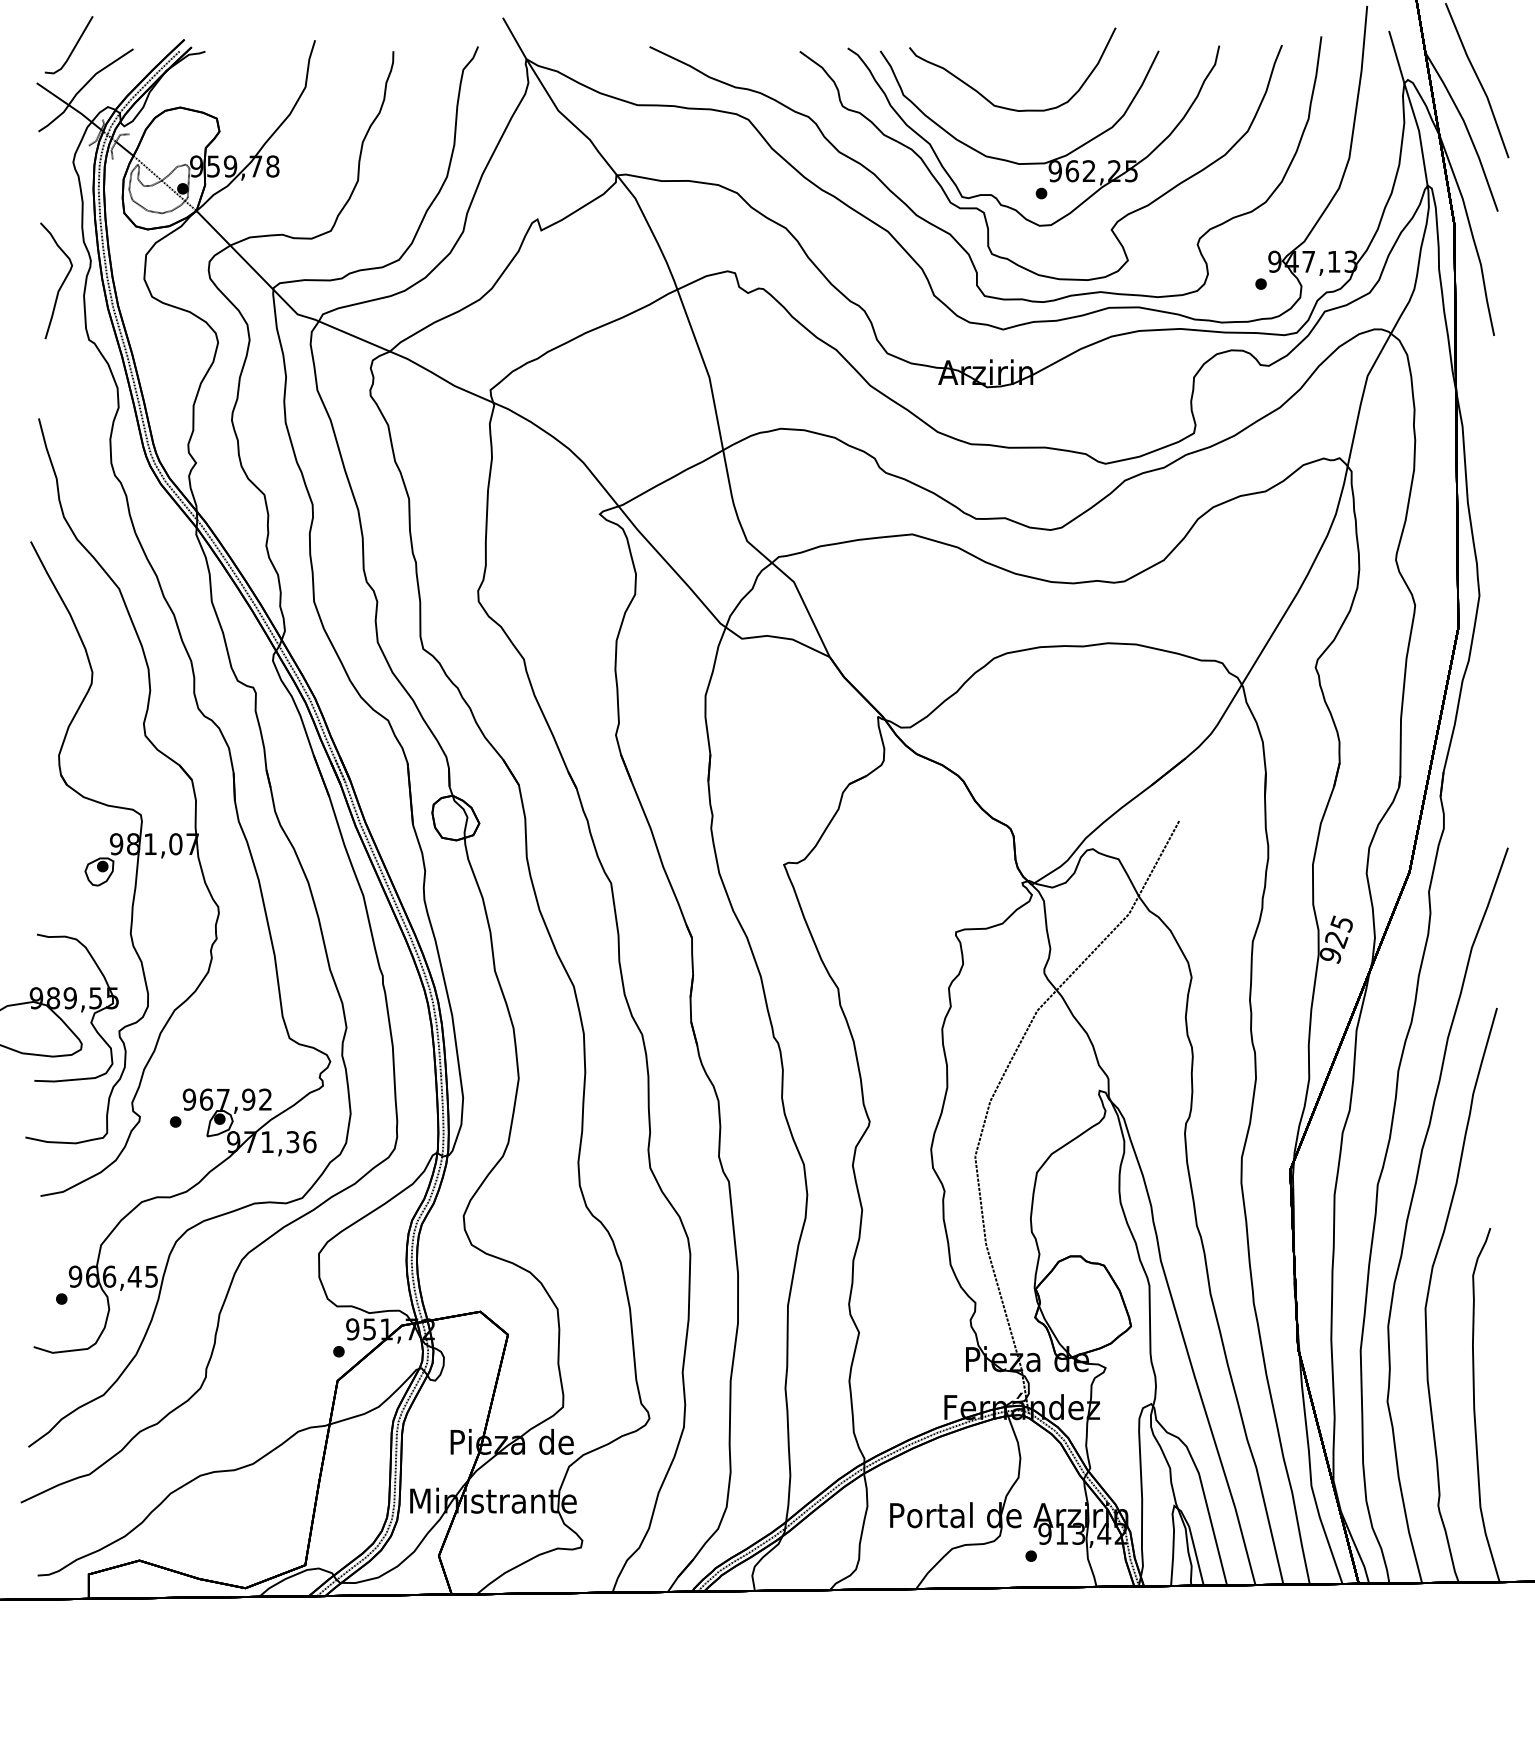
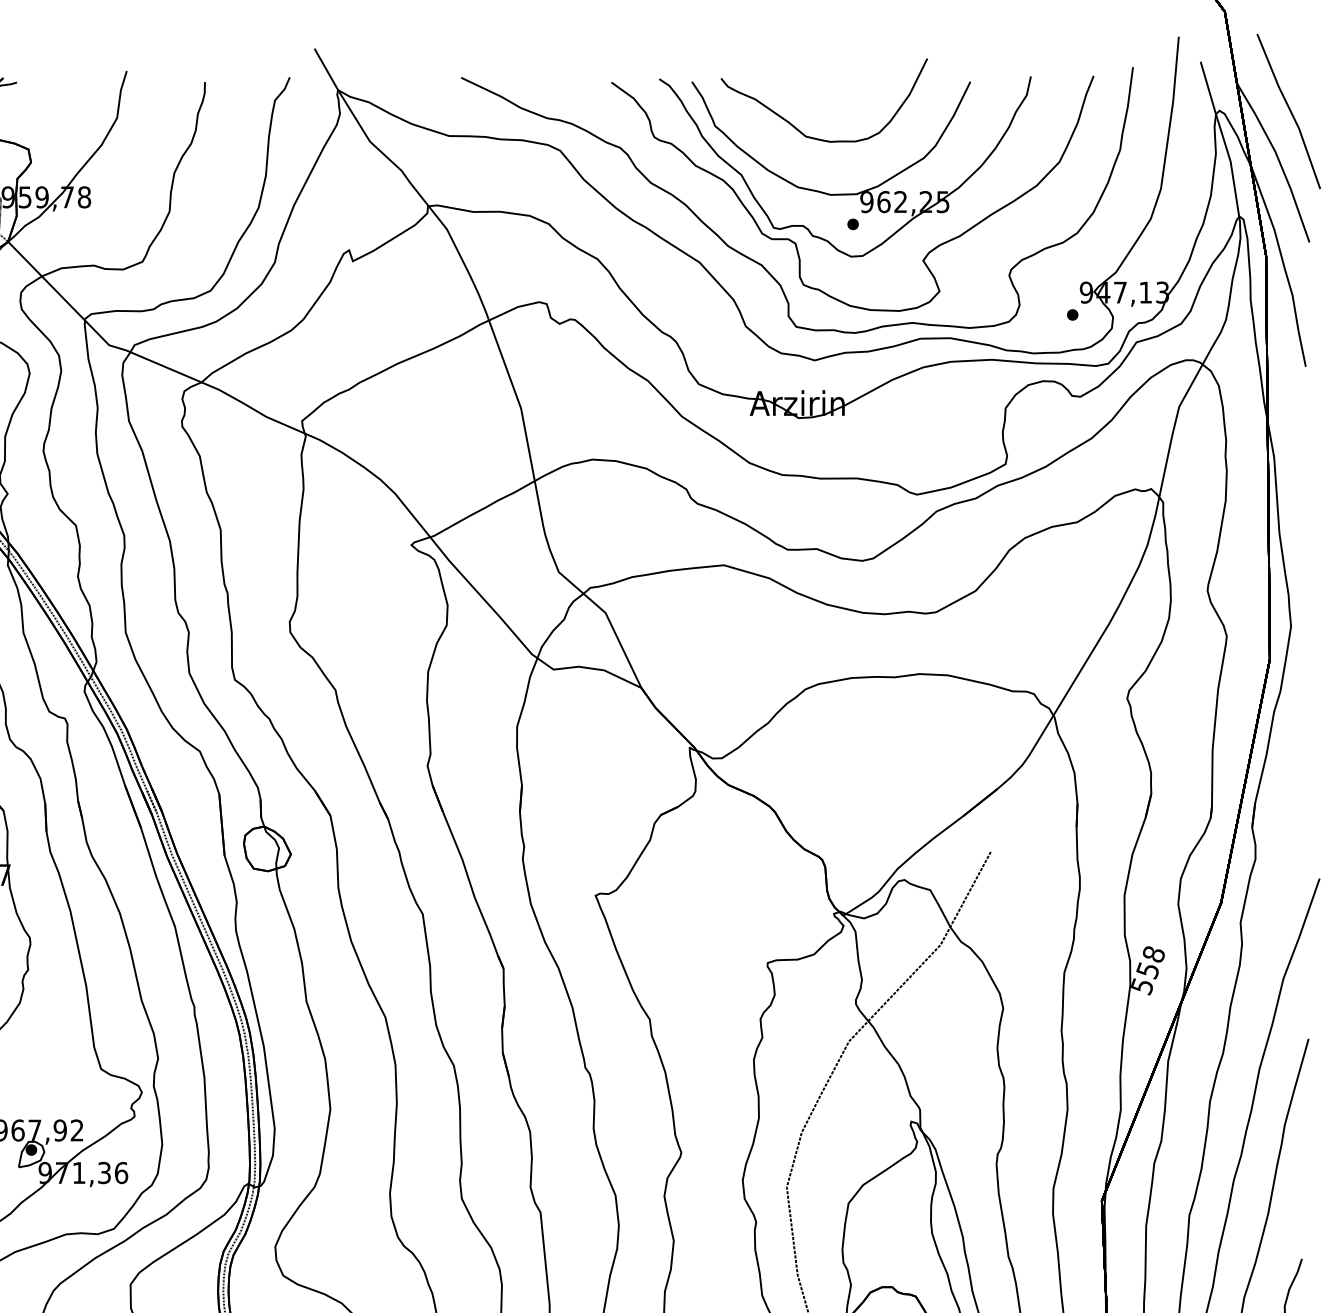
text: (1336, 939) -> (1148, 970), 925 -> 558

